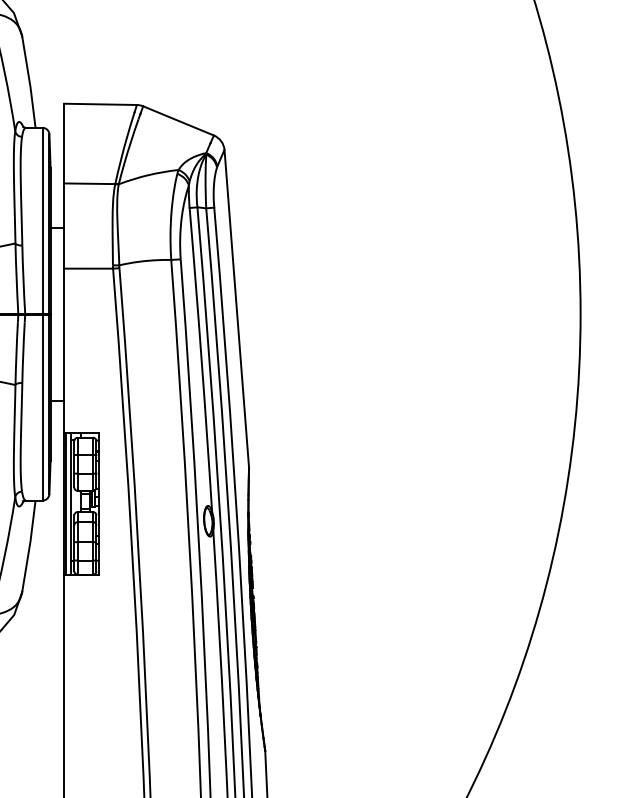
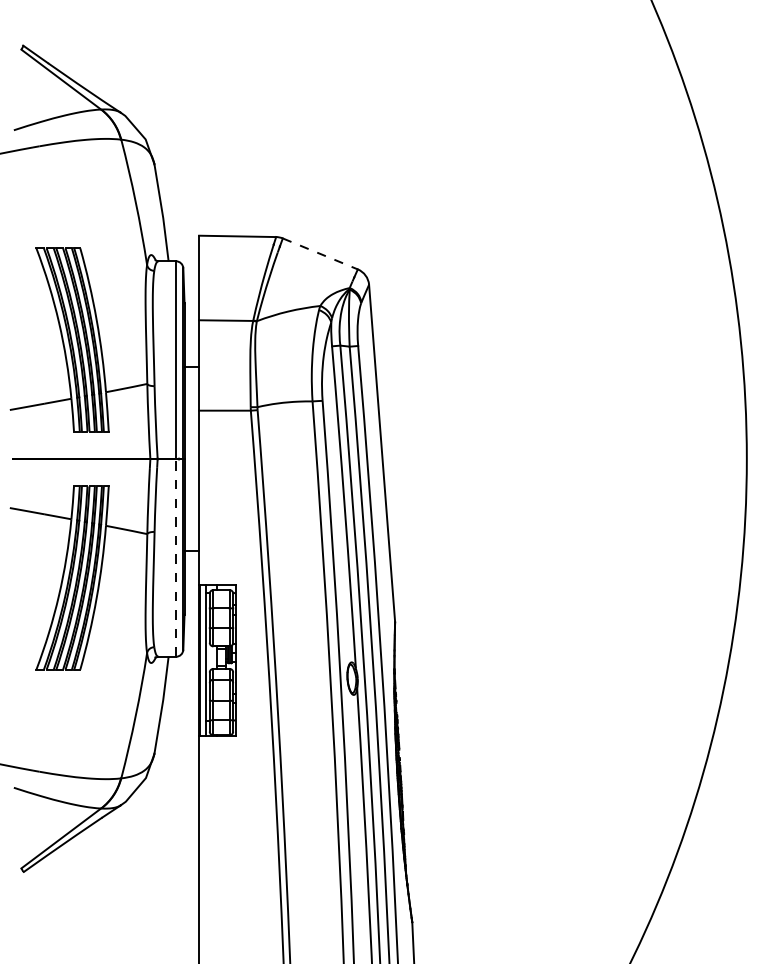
line: (178, 120) -> (320, 253), solid -> dashed
line: (42, 408) -> (176, 558), solid -> dashed

